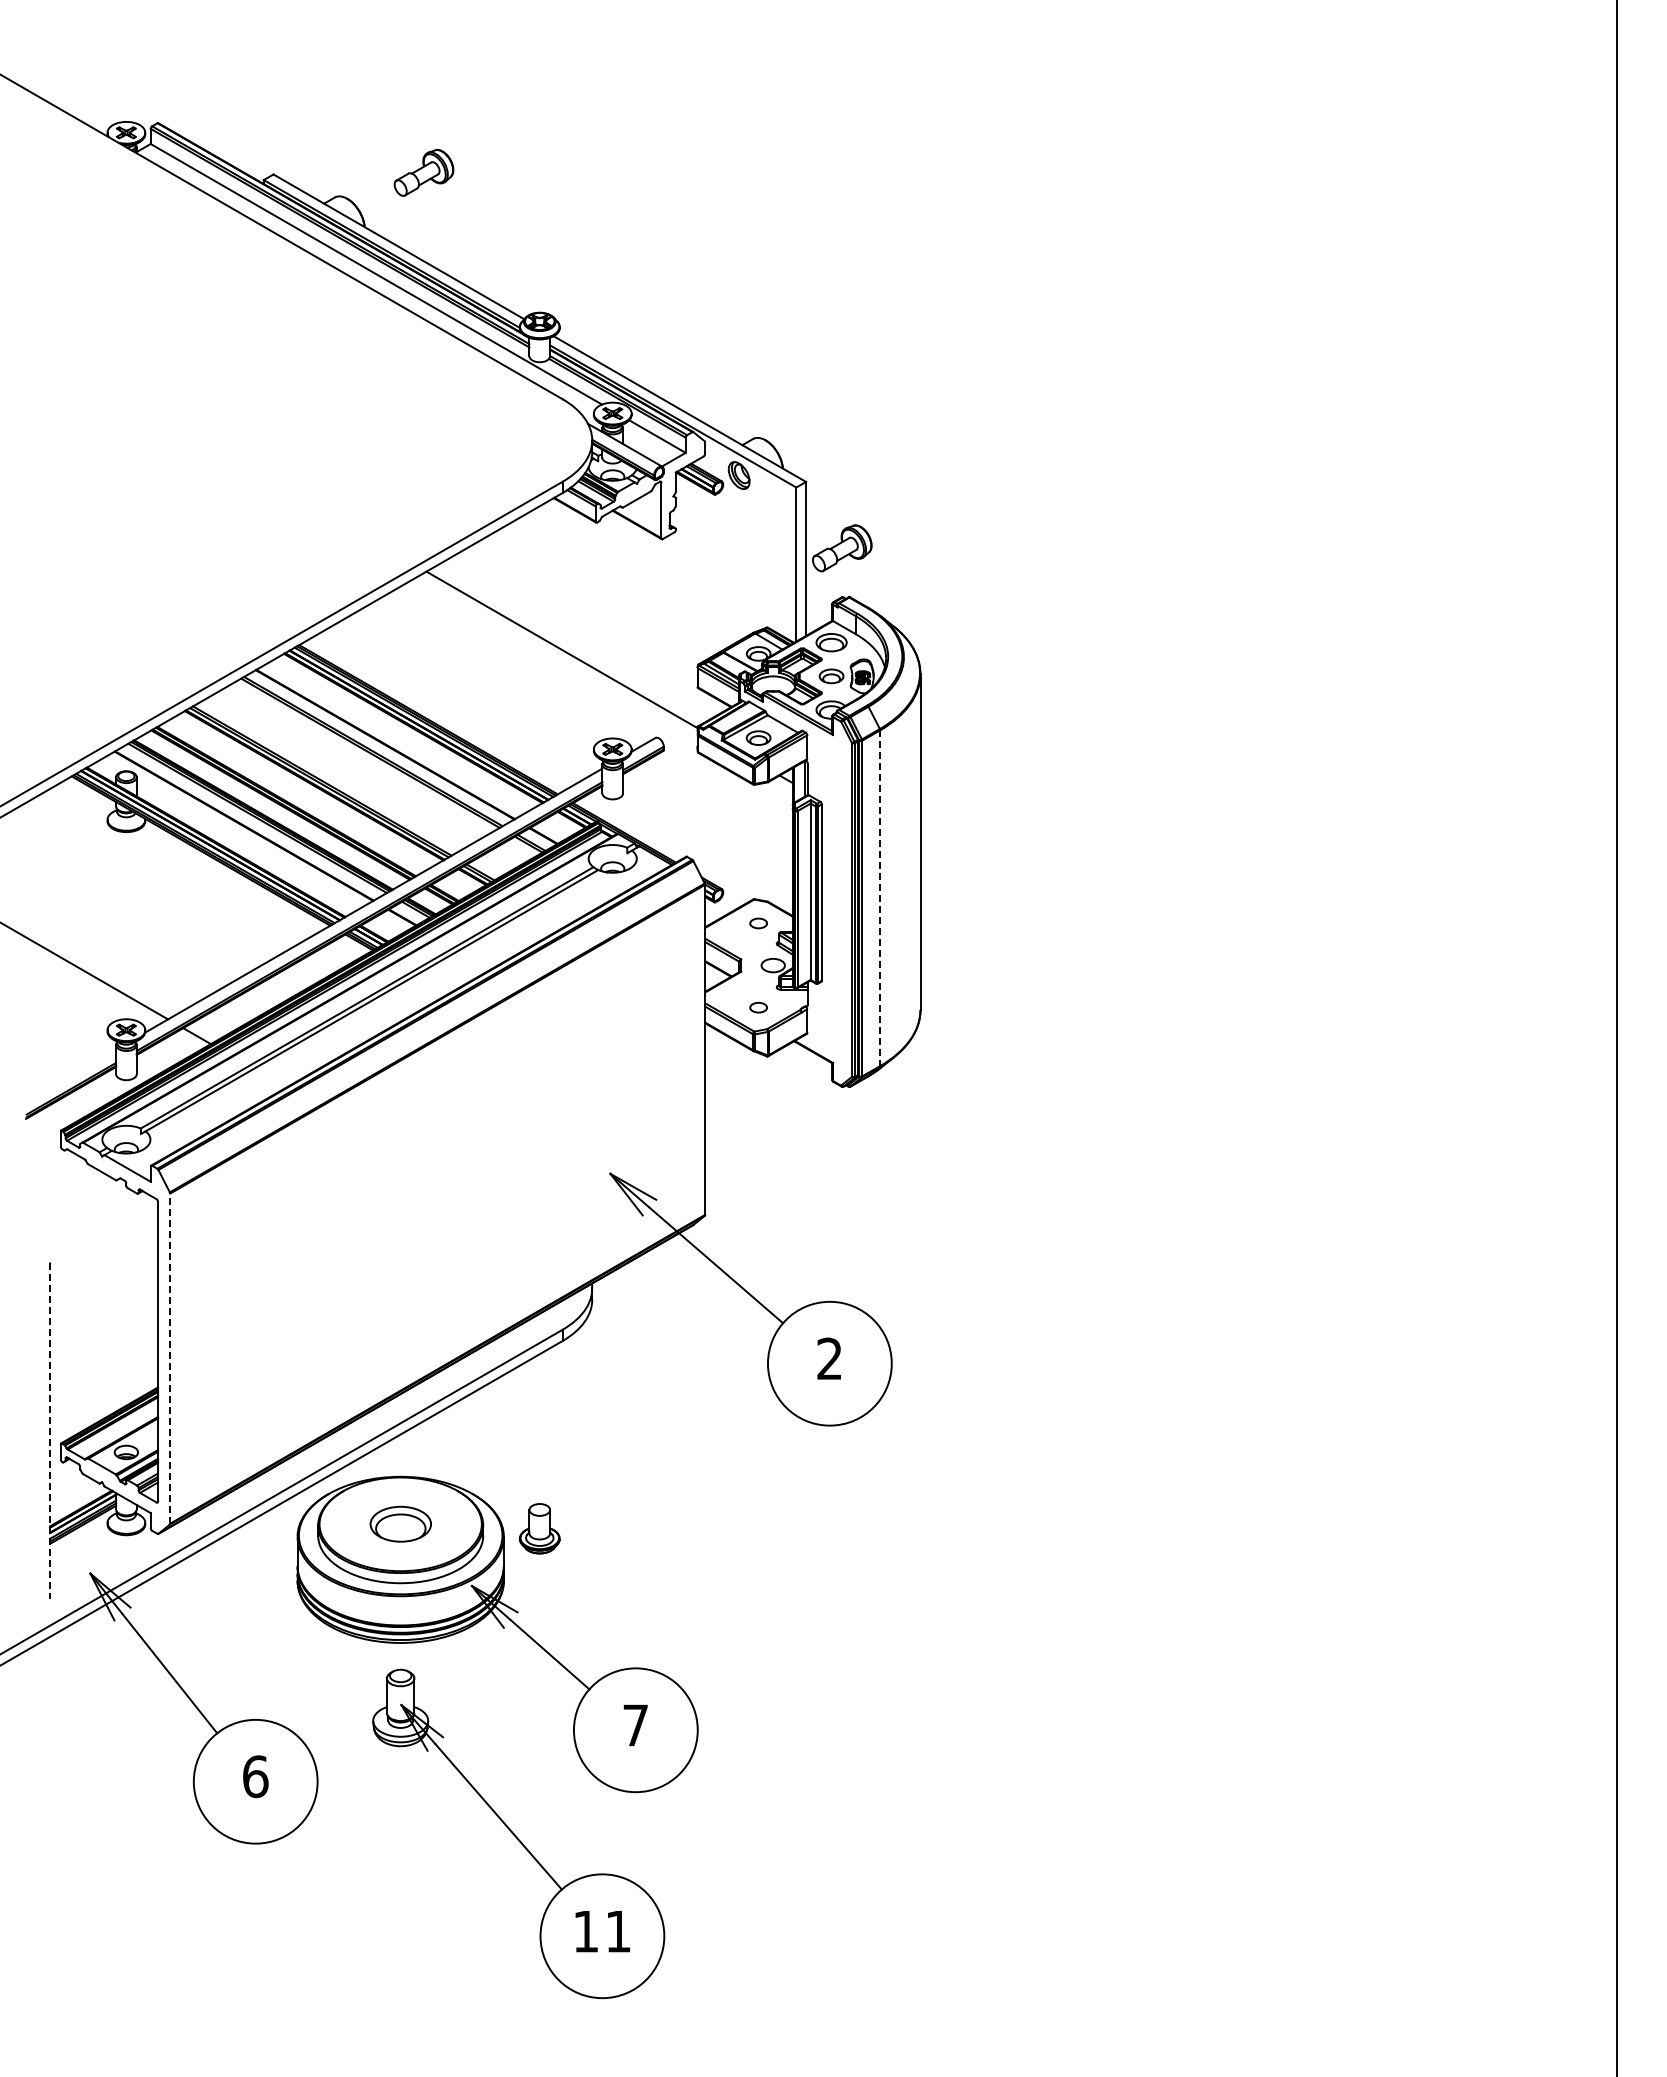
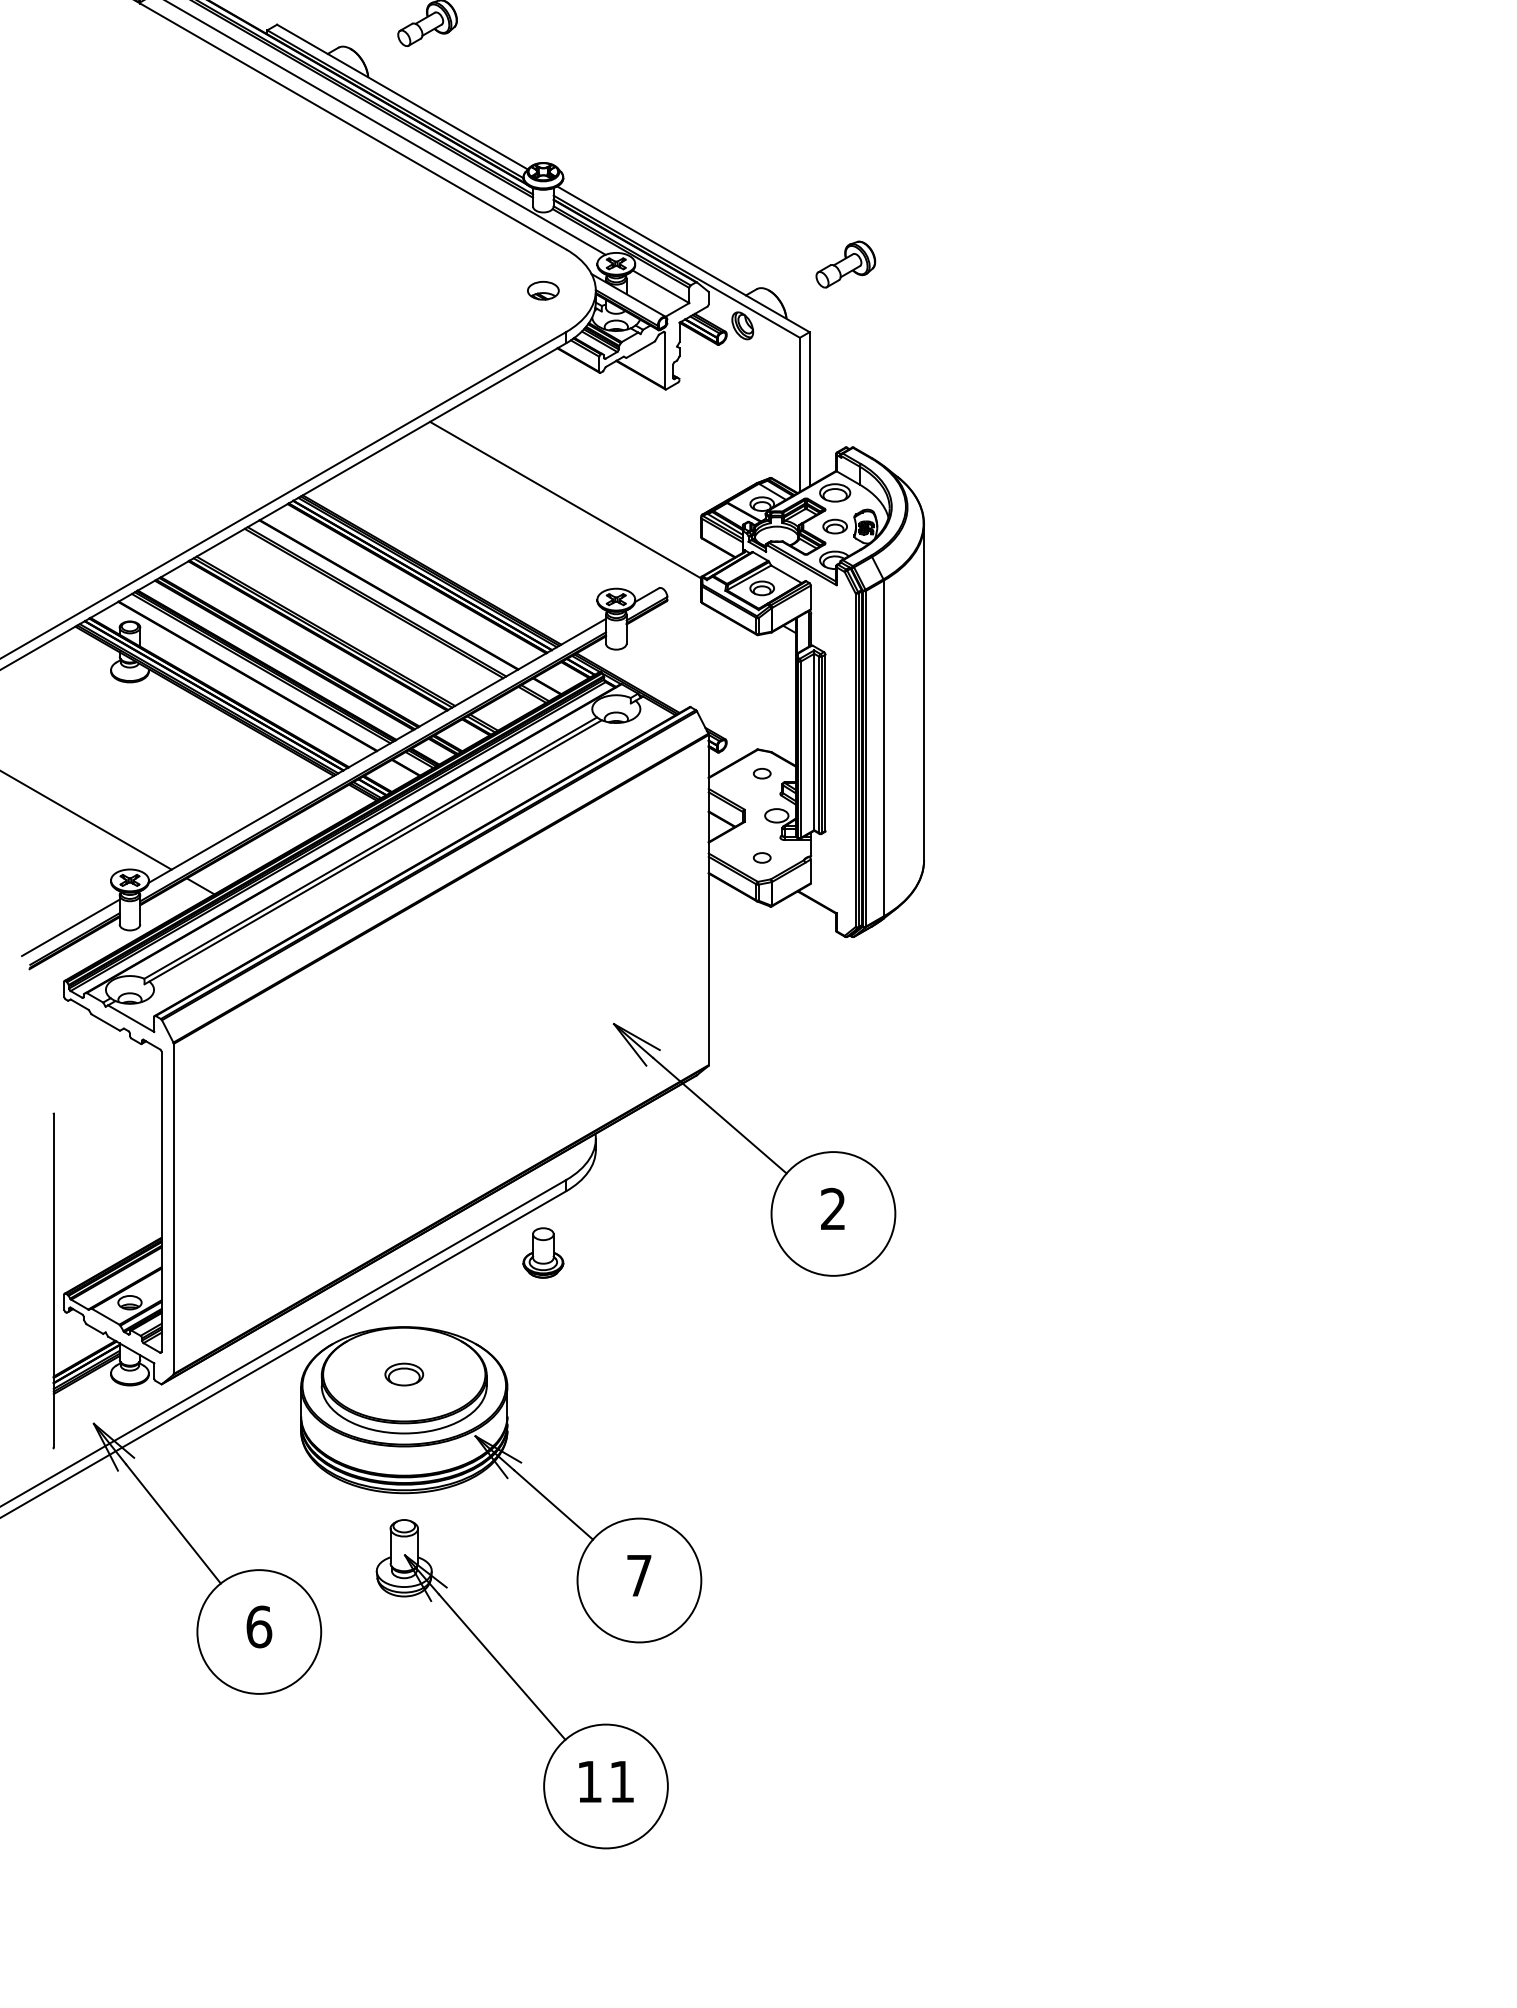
part: (539, 440) -> (543, 290), added
part: (842, 548) -> (846, 264), moved
line: (880, 898) -> (884, 748), dashed -> solid
line: (67, 1077) -> (71, 927), added
line: (170, 1358) -> (174, 1208), dashed -> solid
line: (50, 1430) -> (54, 1280), dashed -> solid
part: (400, 1524) -> (404, 1374), size x0.62
part: (539, 1528) -> (543, 1252), moved

